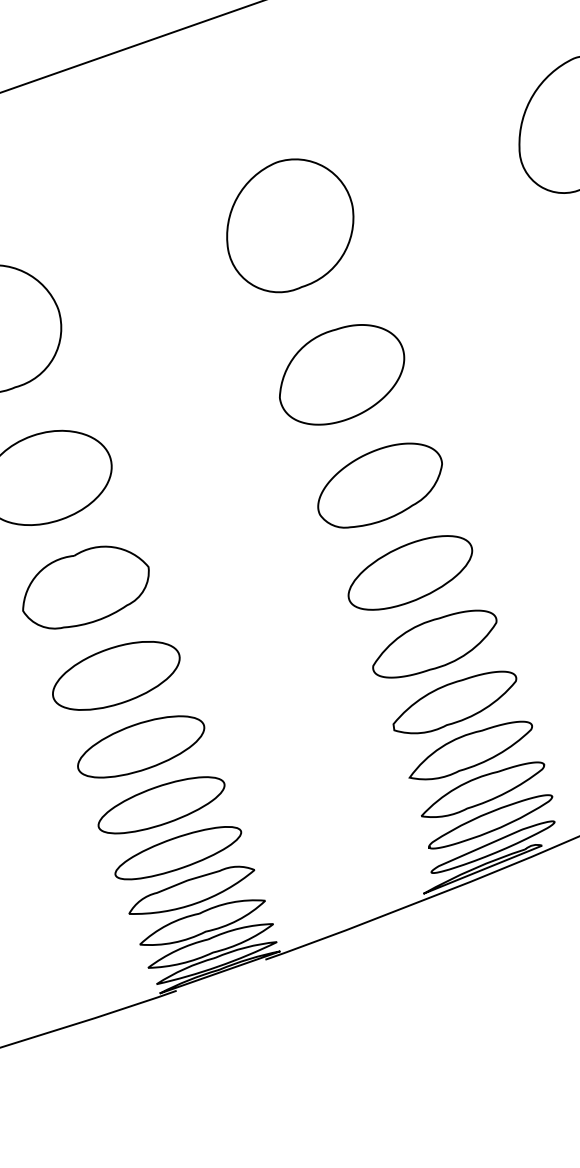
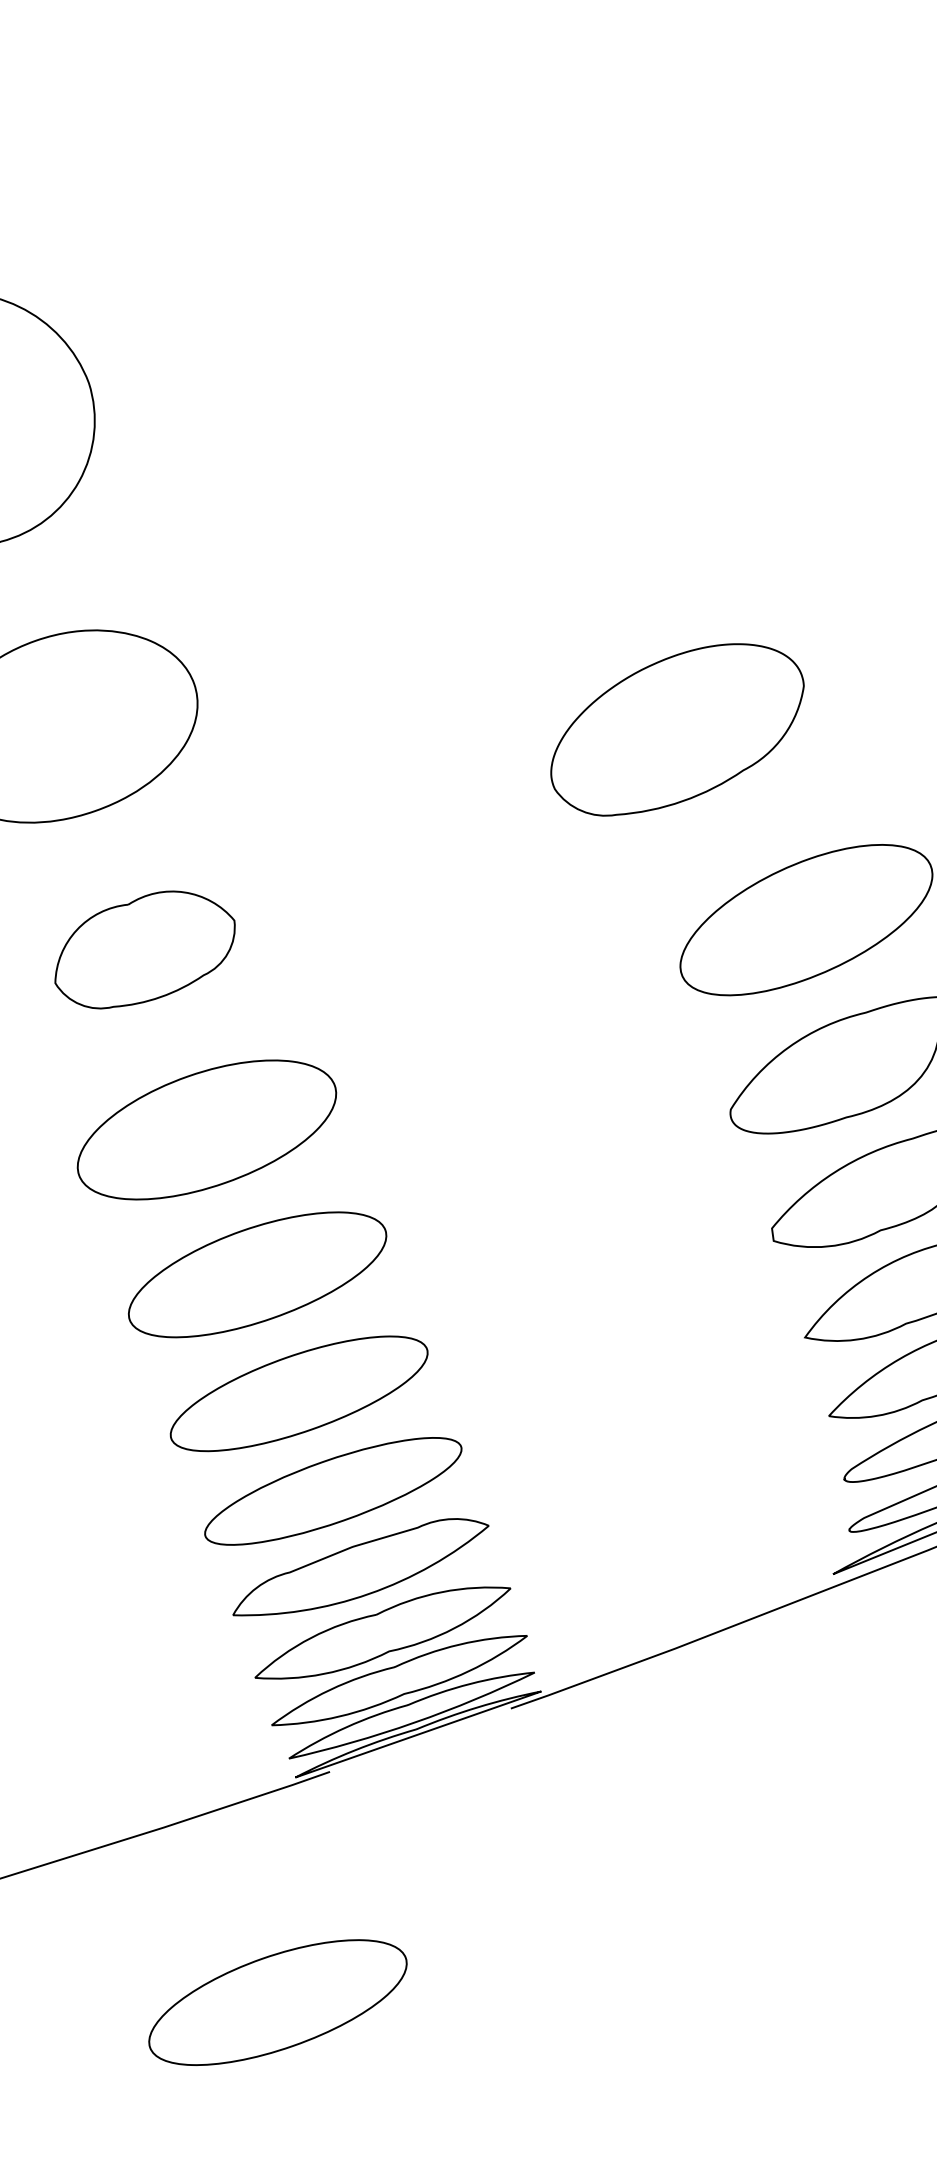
part: (290, 225) -> (562, 211), removed
part: (342, 374) -> (668, 515), removed
part: (379, 485) -> (676, 729), moved
part: (85, 587) -> (144, 949), size x0.7
part: (151, 1103) -> (278, 2001), added

